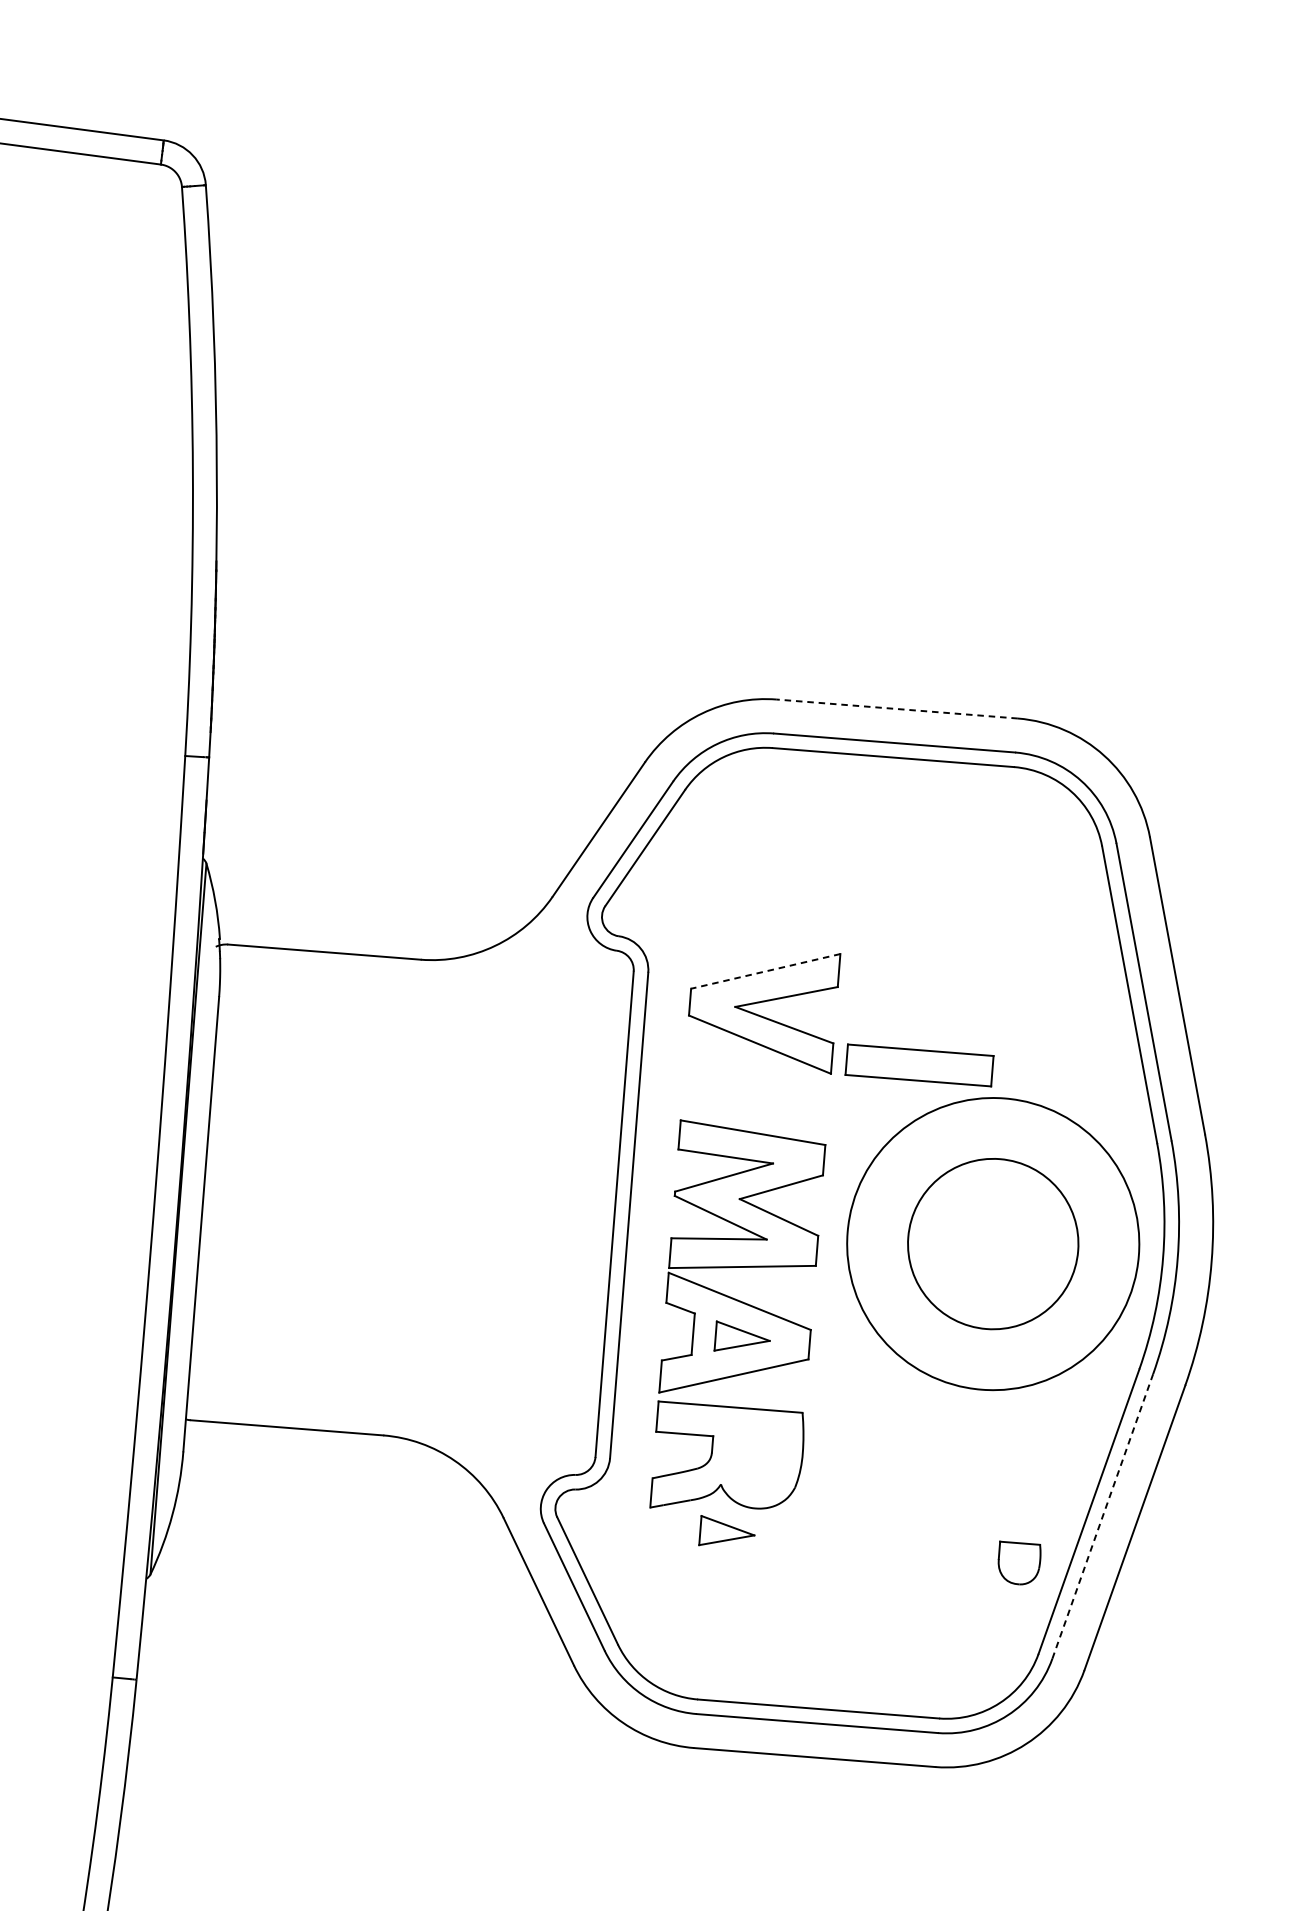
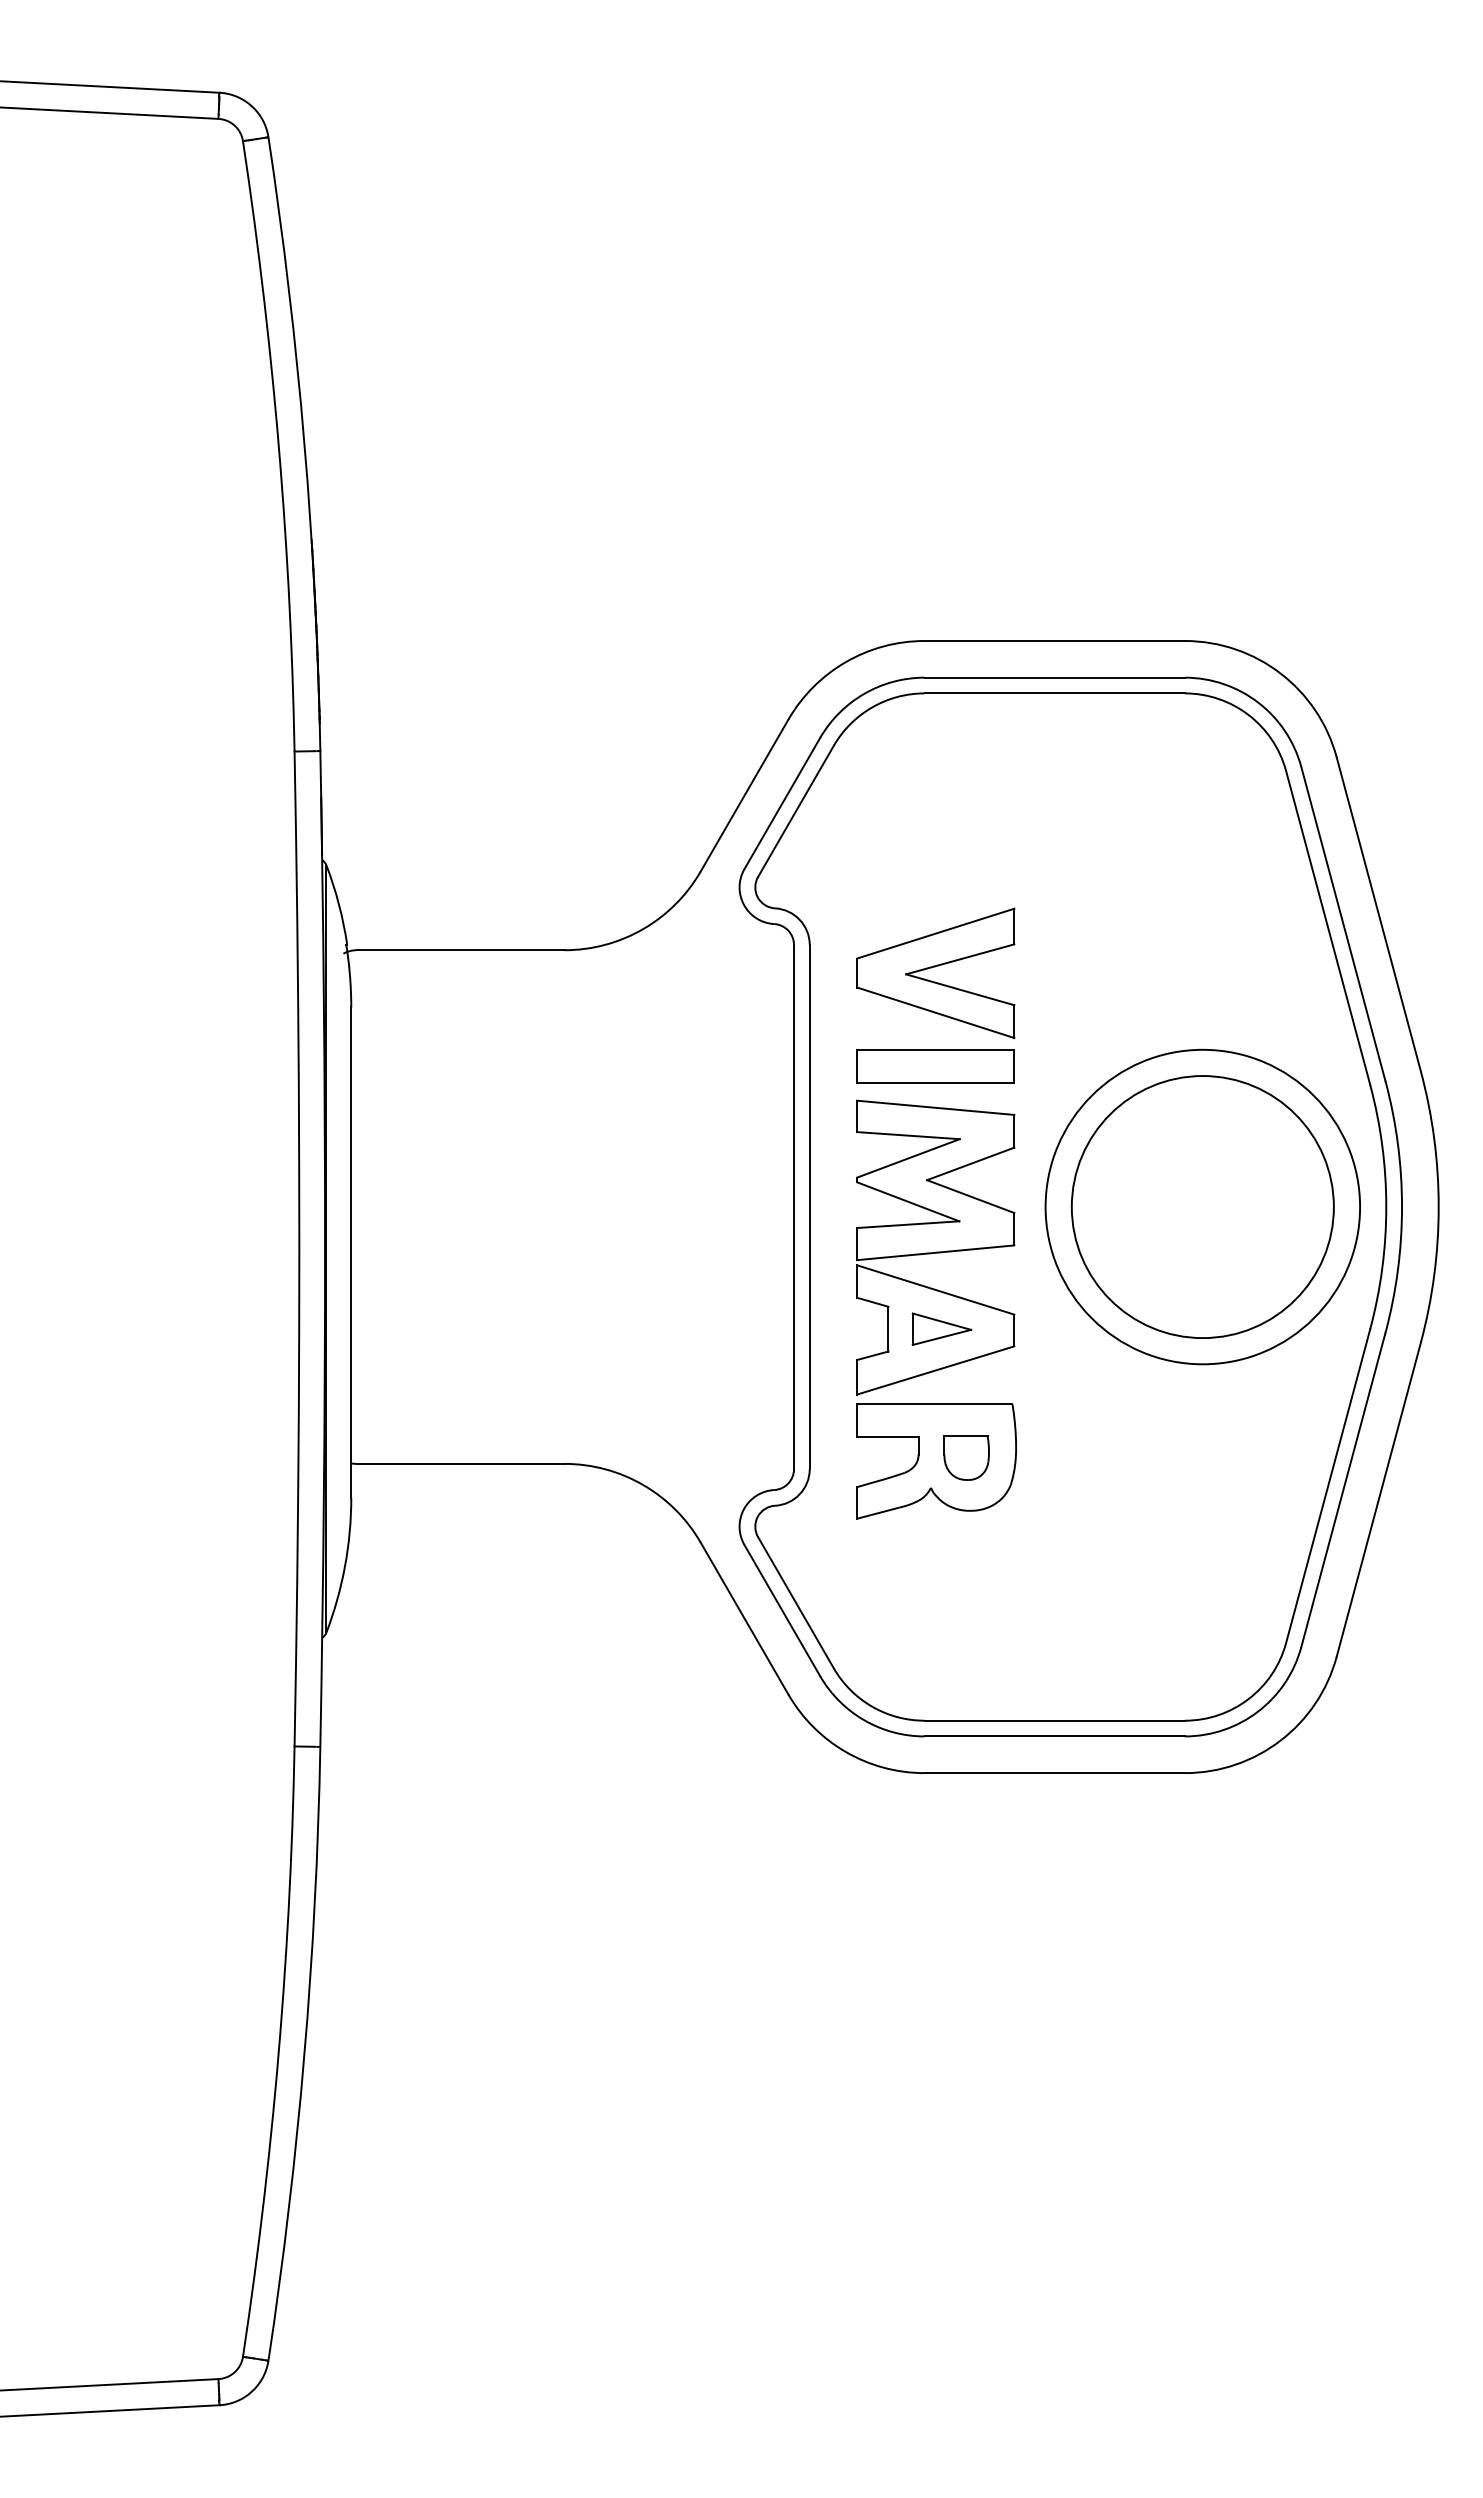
line: (897, 709) -> (1054, 641), dashed -> solid
line: (765, 971) -> (935, 933), dashed -> solid
part: (919, 1065) -> (935, 1066), moved
circle: (992, 1244) -> (1202, 1207), size x1.43
line: (1102, 1515) -> (1343, 1489), dashed -> solid
part: (727, 1531) -> (941, 1538), removed
part: (1019, 1563) -> (966, 1457), moved

